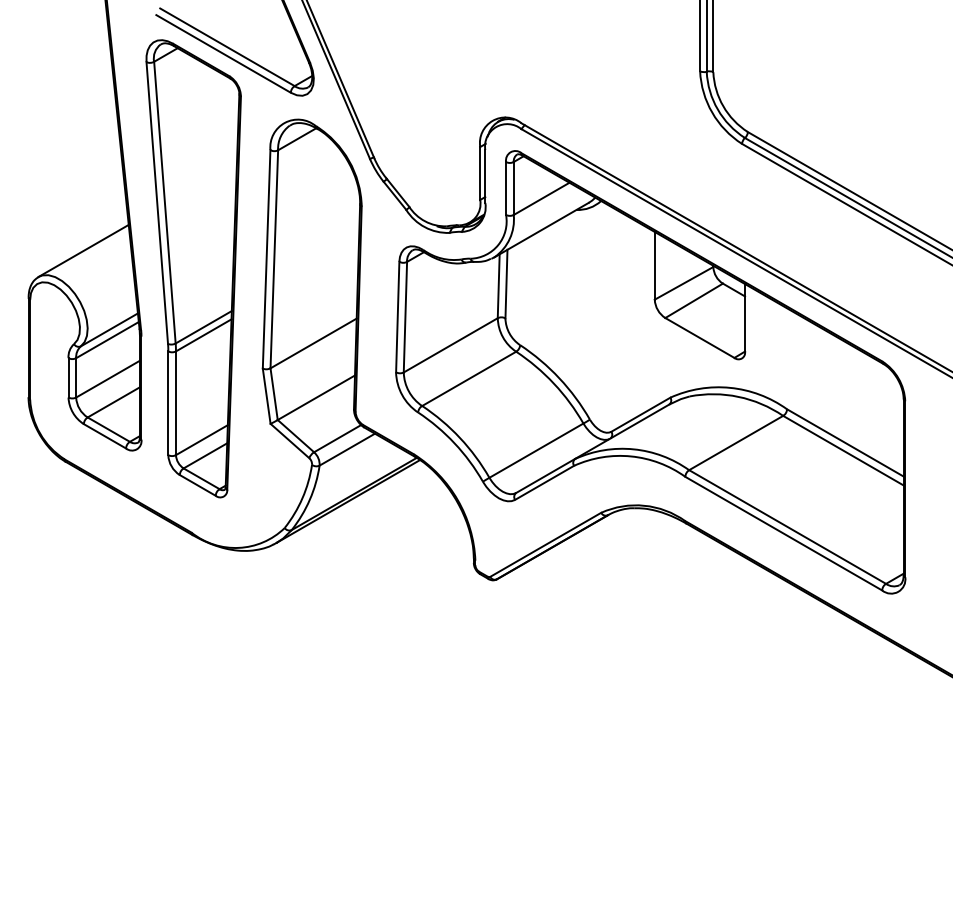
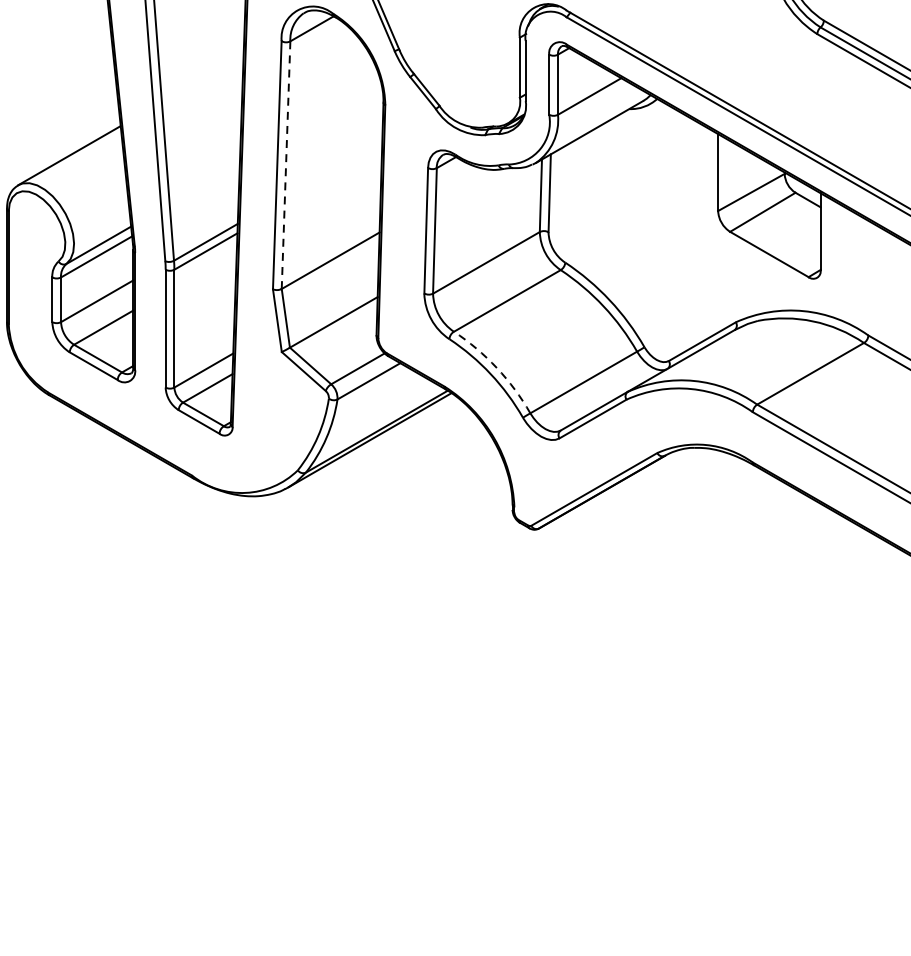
line: (274, 259) -> (286, 165), solid -> dashed
arc: (460, 437) -> (497, 367), solid -> dashed

